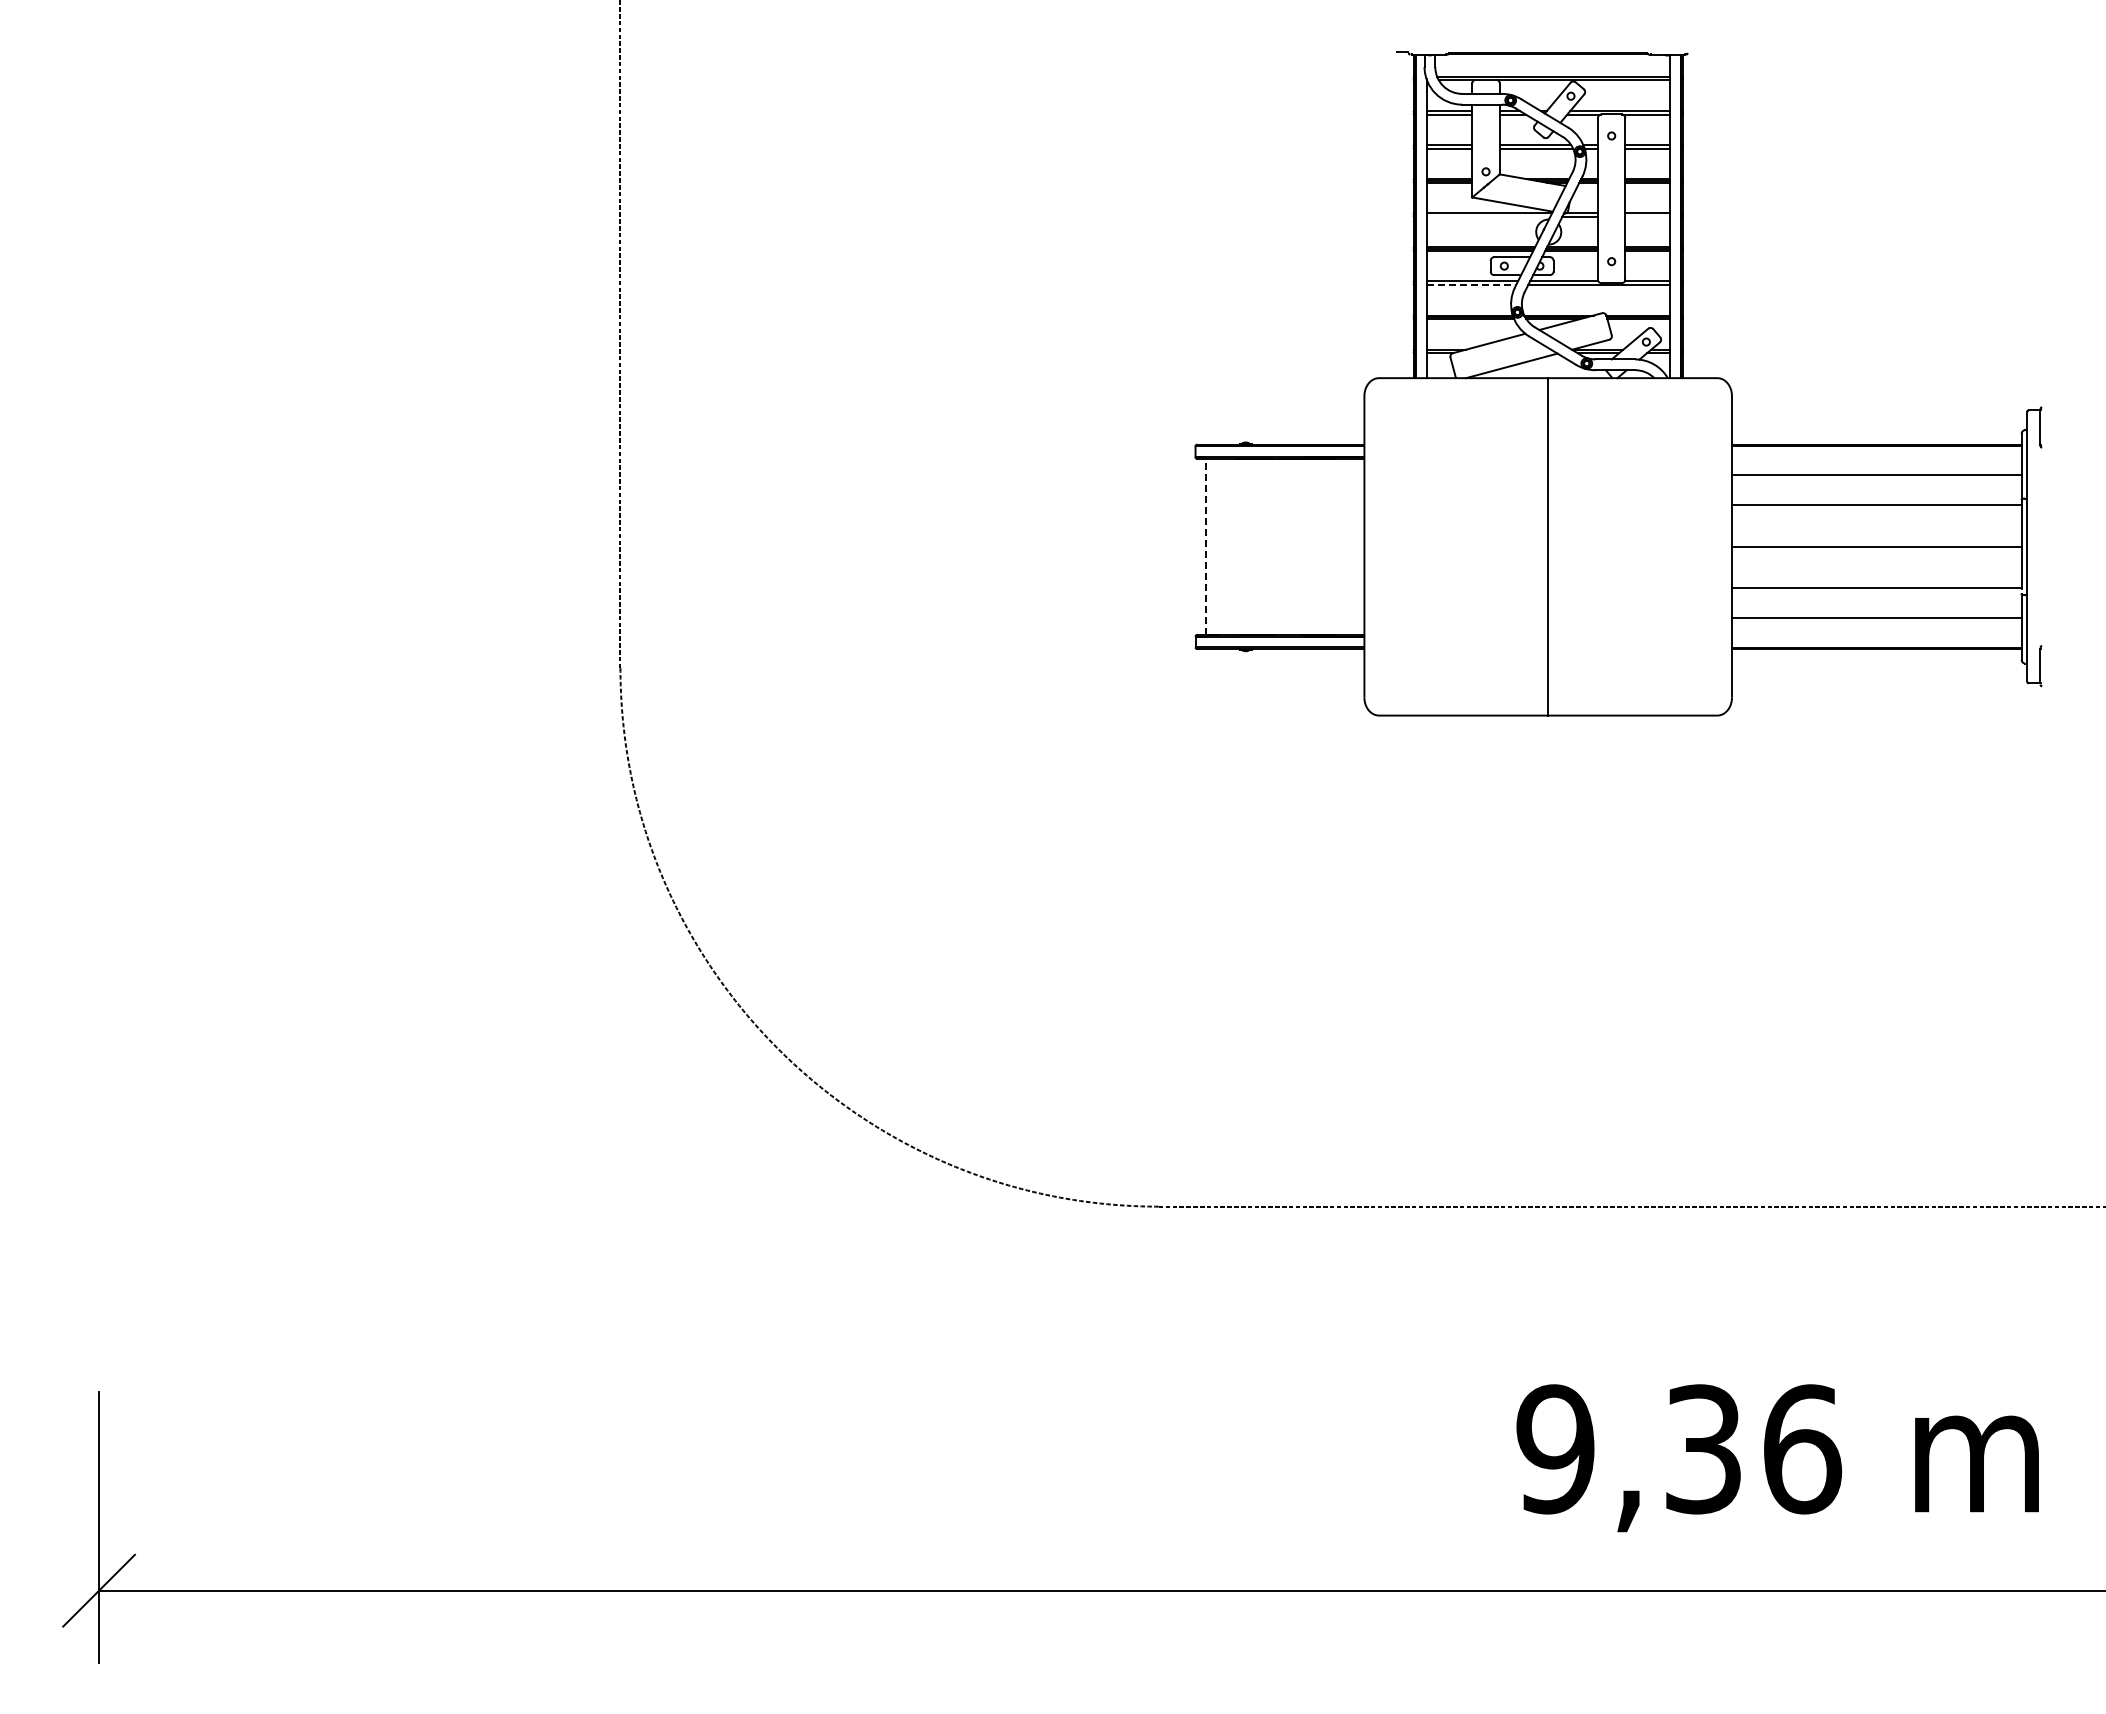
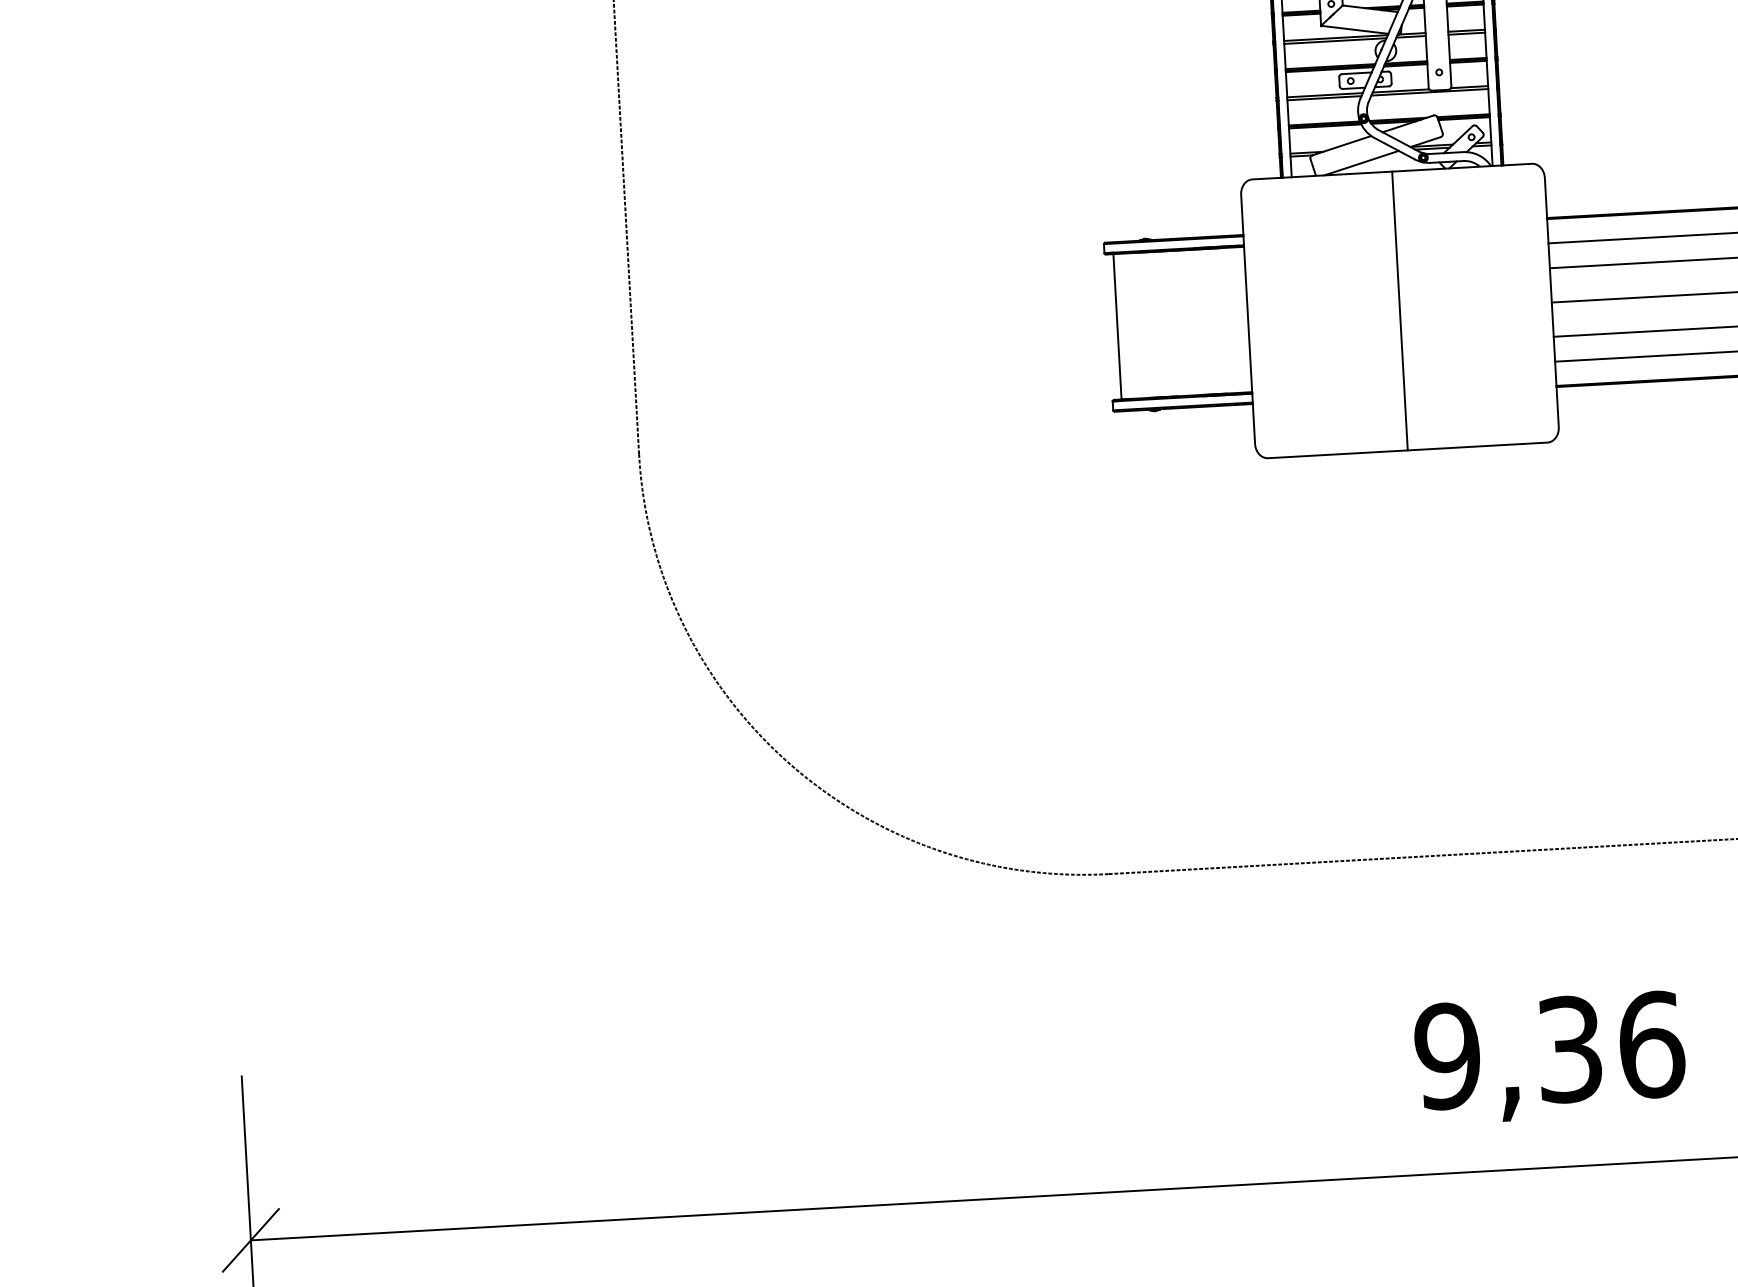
line: (1488, 216) -> (1335, 40), added
line: (1647, 216) -> (1466, 33), added
line: (1471, 285) -> (1324, 98), dashed -> solid
line: (1206, 546) -> (1117, 326), dashed -> solid

